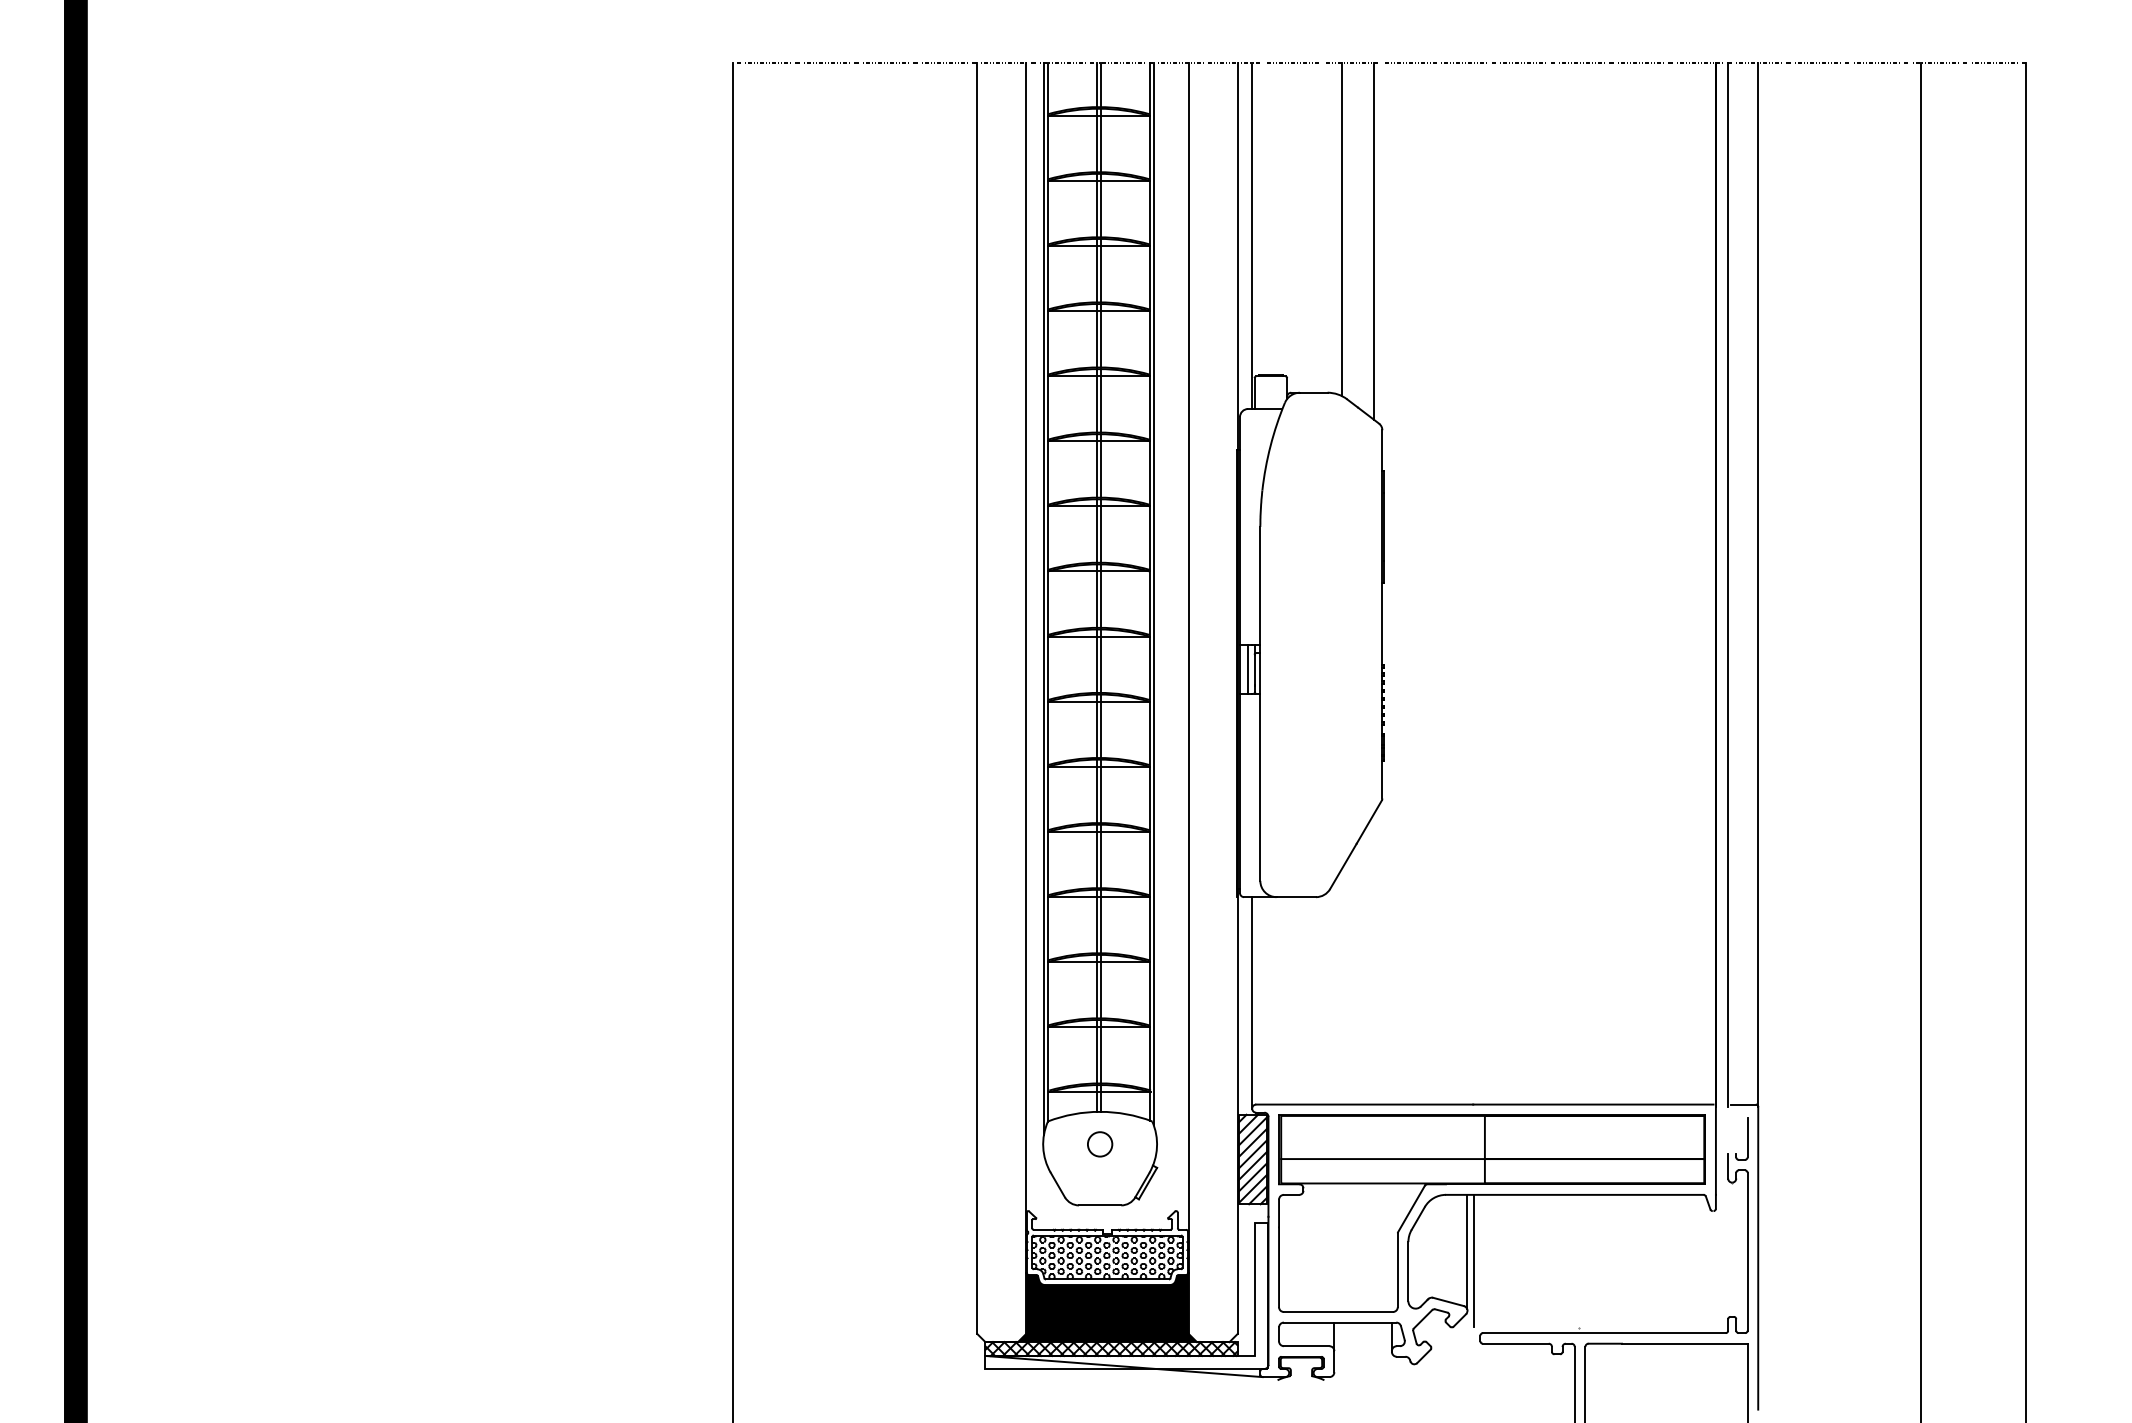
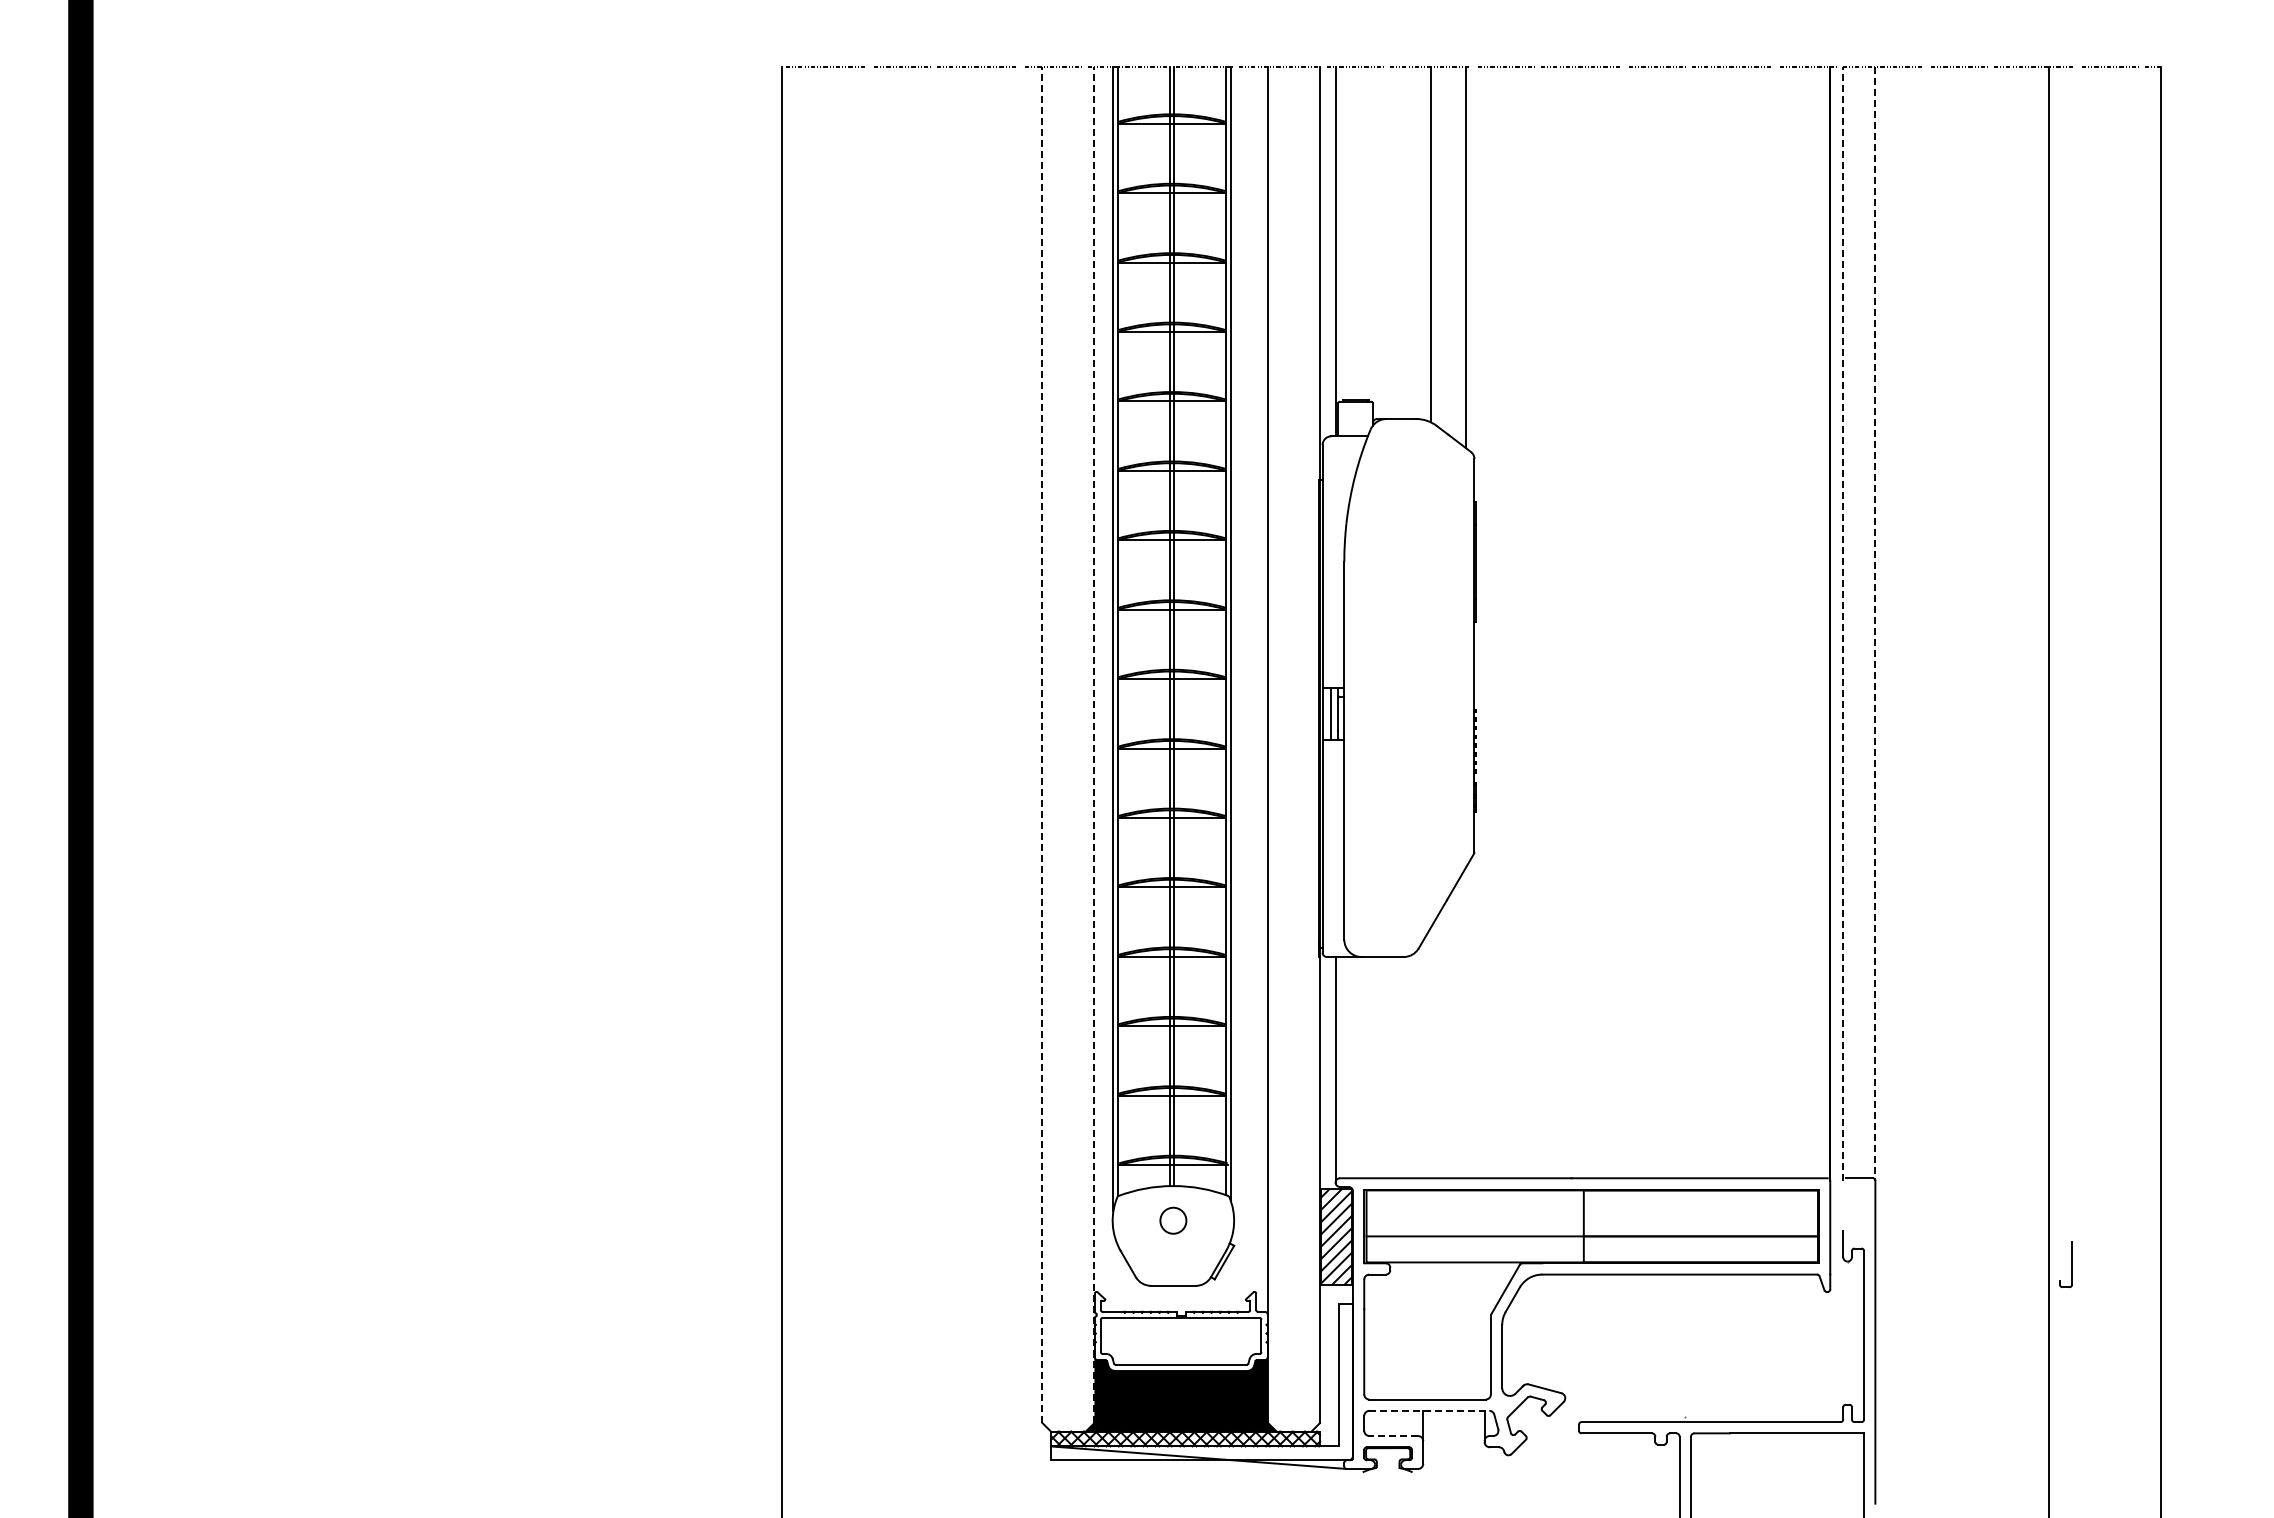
line: (1728, 584) -> (1843, 623), solid -> dashed
line: (1758, 584) -> (1875, 623), solid -> dashed
line: (977, 698) -> (1042, 745), solid -> dashed
line: (1026, 698) -> (1094, 745), solid -> dashed
part: (1741, 1138) -> (2065, 1264), moved
line: (1467, 1251) -> (1565, 1335), removed
hatch: (1106, 1256) -> (1180, 1340), removed
line: (1474, 1260) -> (1572, 1344), removed
line: (1340, 1322) -> (1429, 1410), solid -> dashed
line: (1306, 1346) -> (1393, 1436), solid -> dashed

